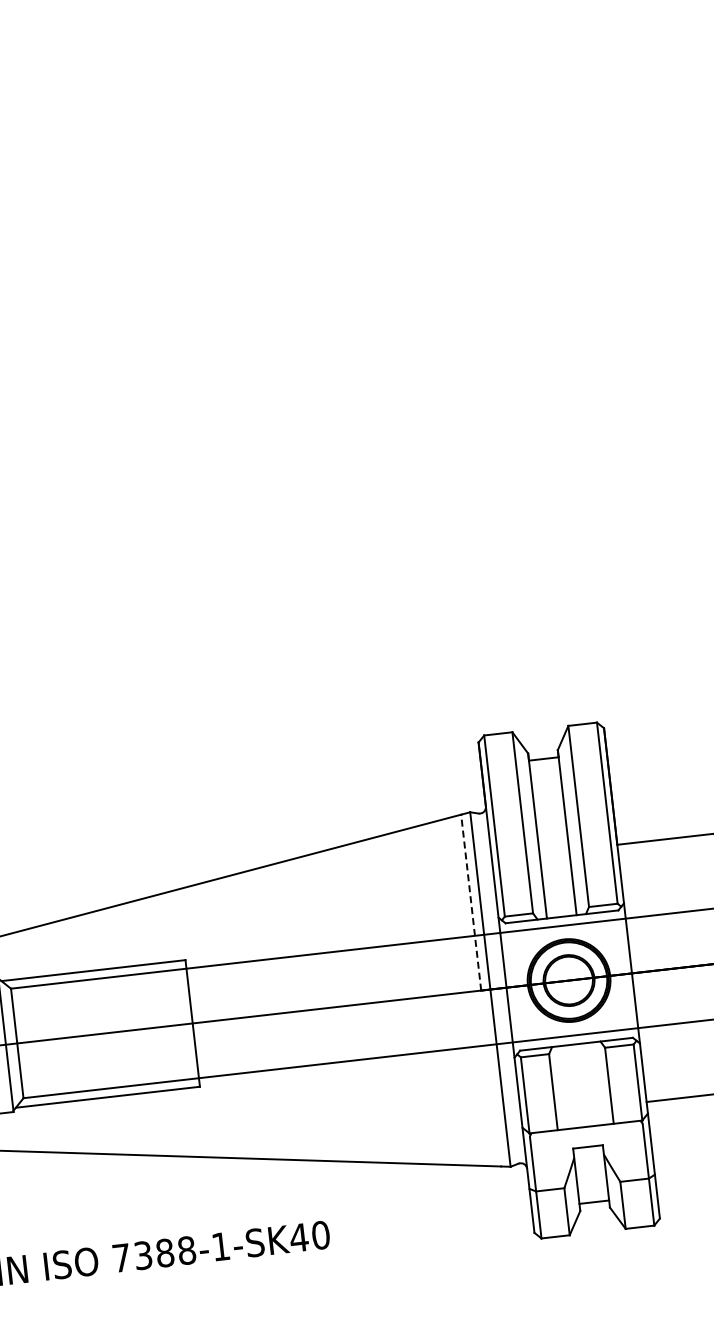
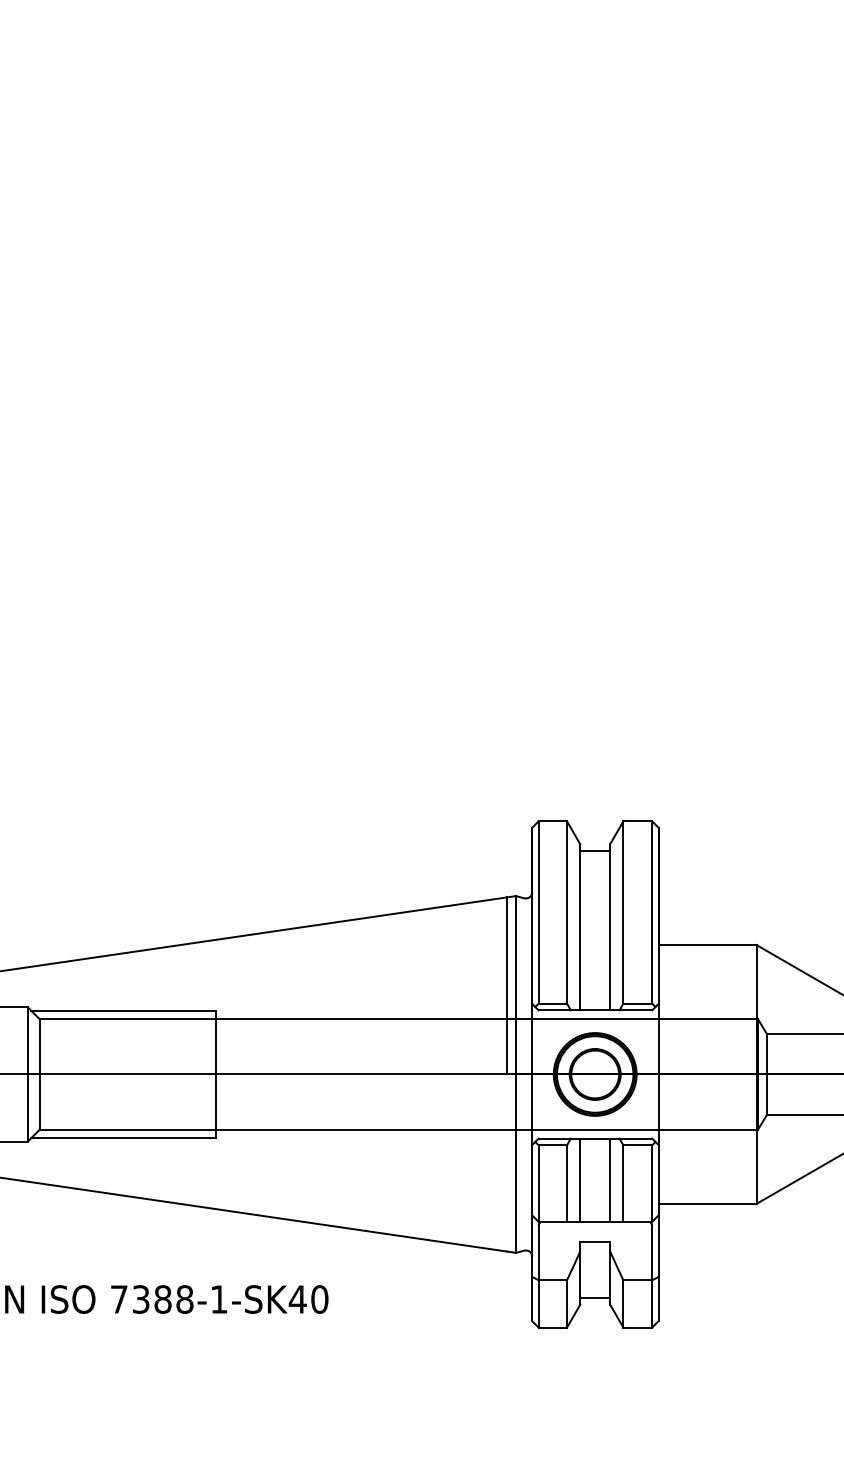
line: (470, 902) -> (506, 985), dashed -> solid
line: (596, 1083) -> (610, 1179), added
line: (566, 1086) -> (580, 1179), added

